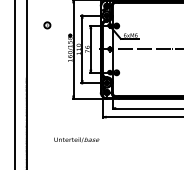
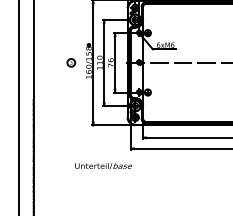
part: (47, 25) -> (71, 62), moved
text: (76, 139) -> (103, 165), moved

